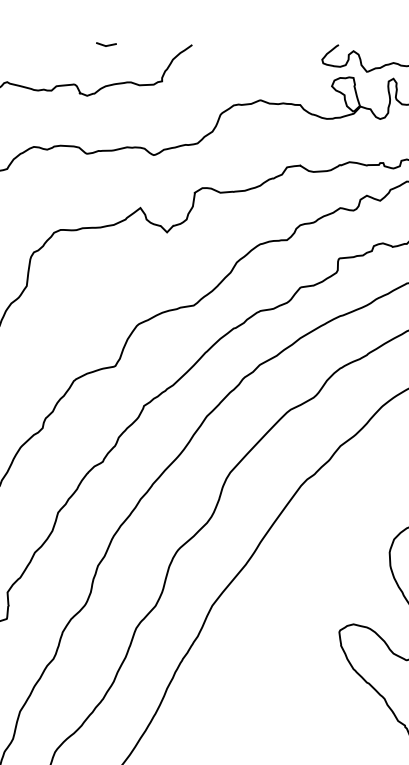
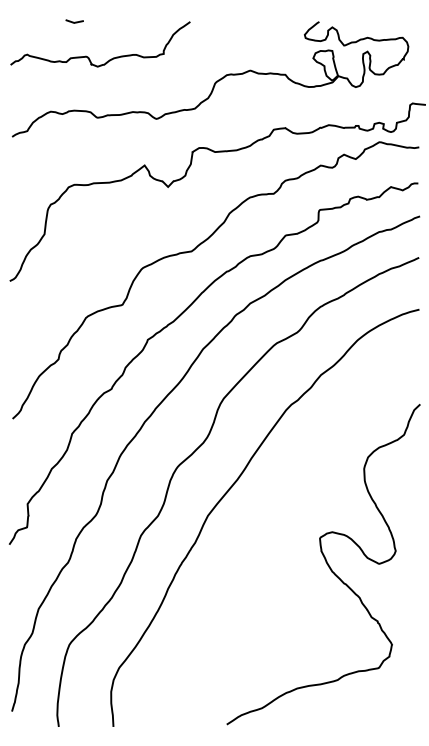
line: (106, 44) -> (74, 21), moved

